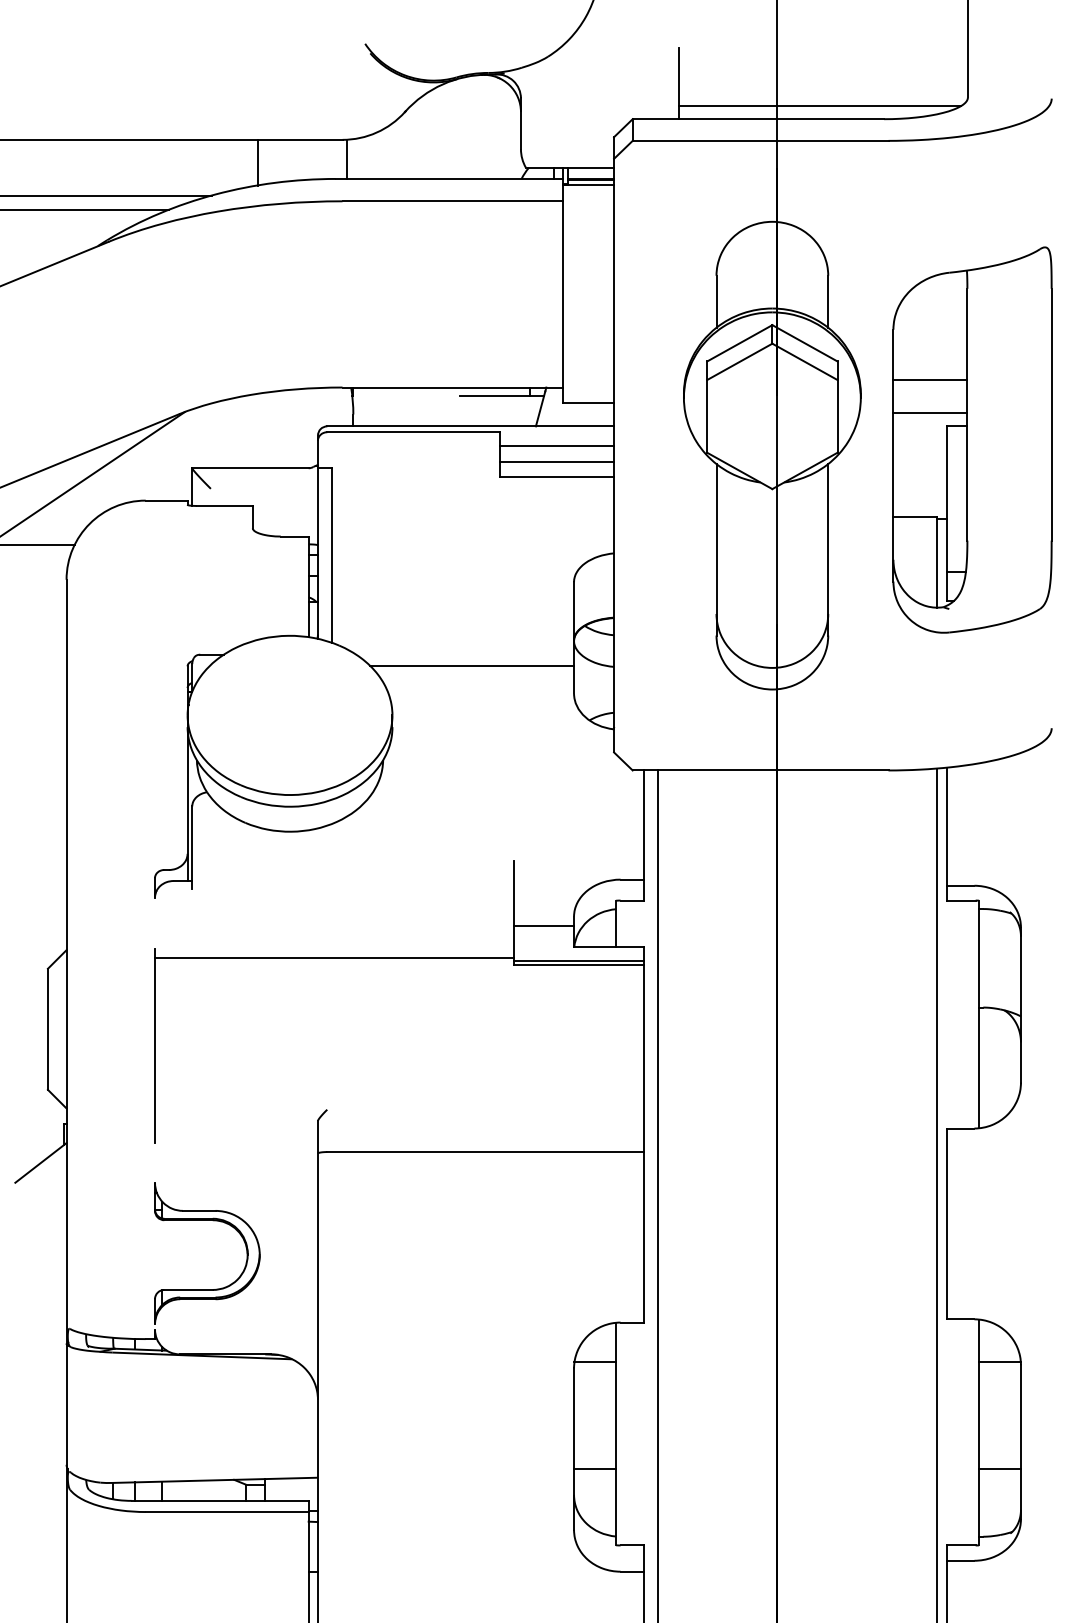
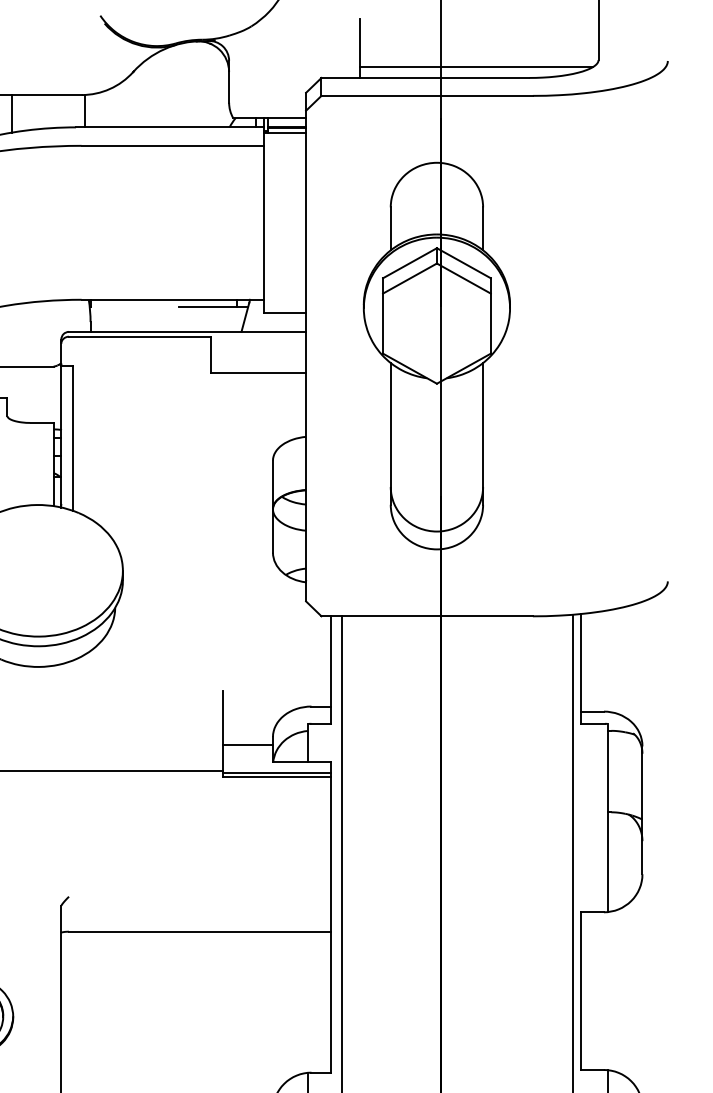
part: (972, 439) -> (602, 342), removed
line: (556, 445) -> (258, 347), removed
line: (556, 461) -> (258, 360), removed
line: (472, 665) -> (189, 529), removed

